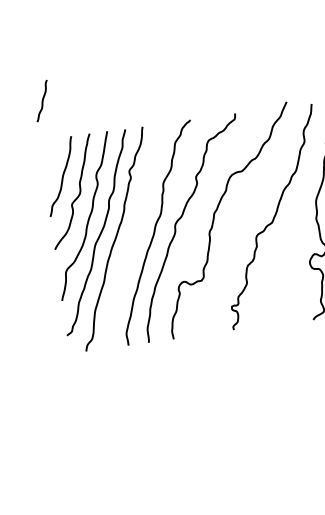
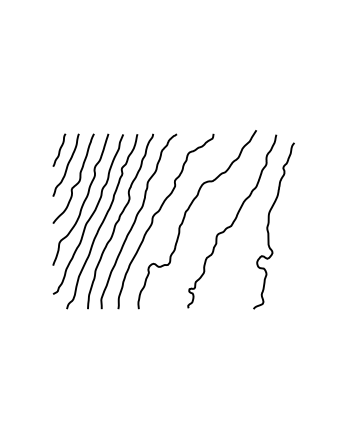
curve: (42, 100) -> (59, 149), moved
curve: (135, 234) -> (119, 220), added

